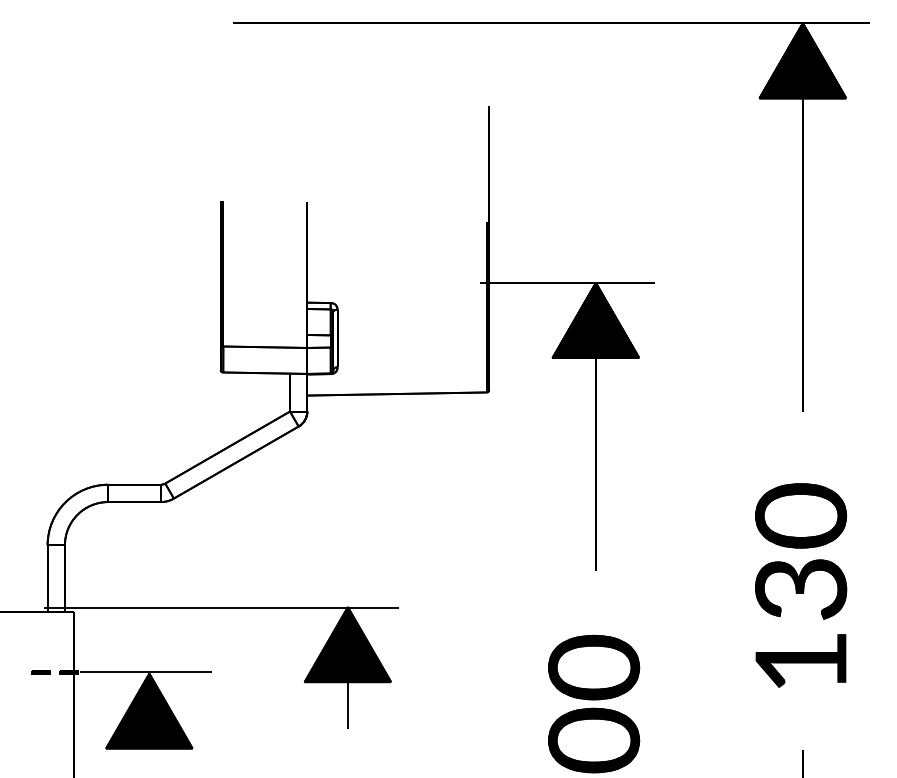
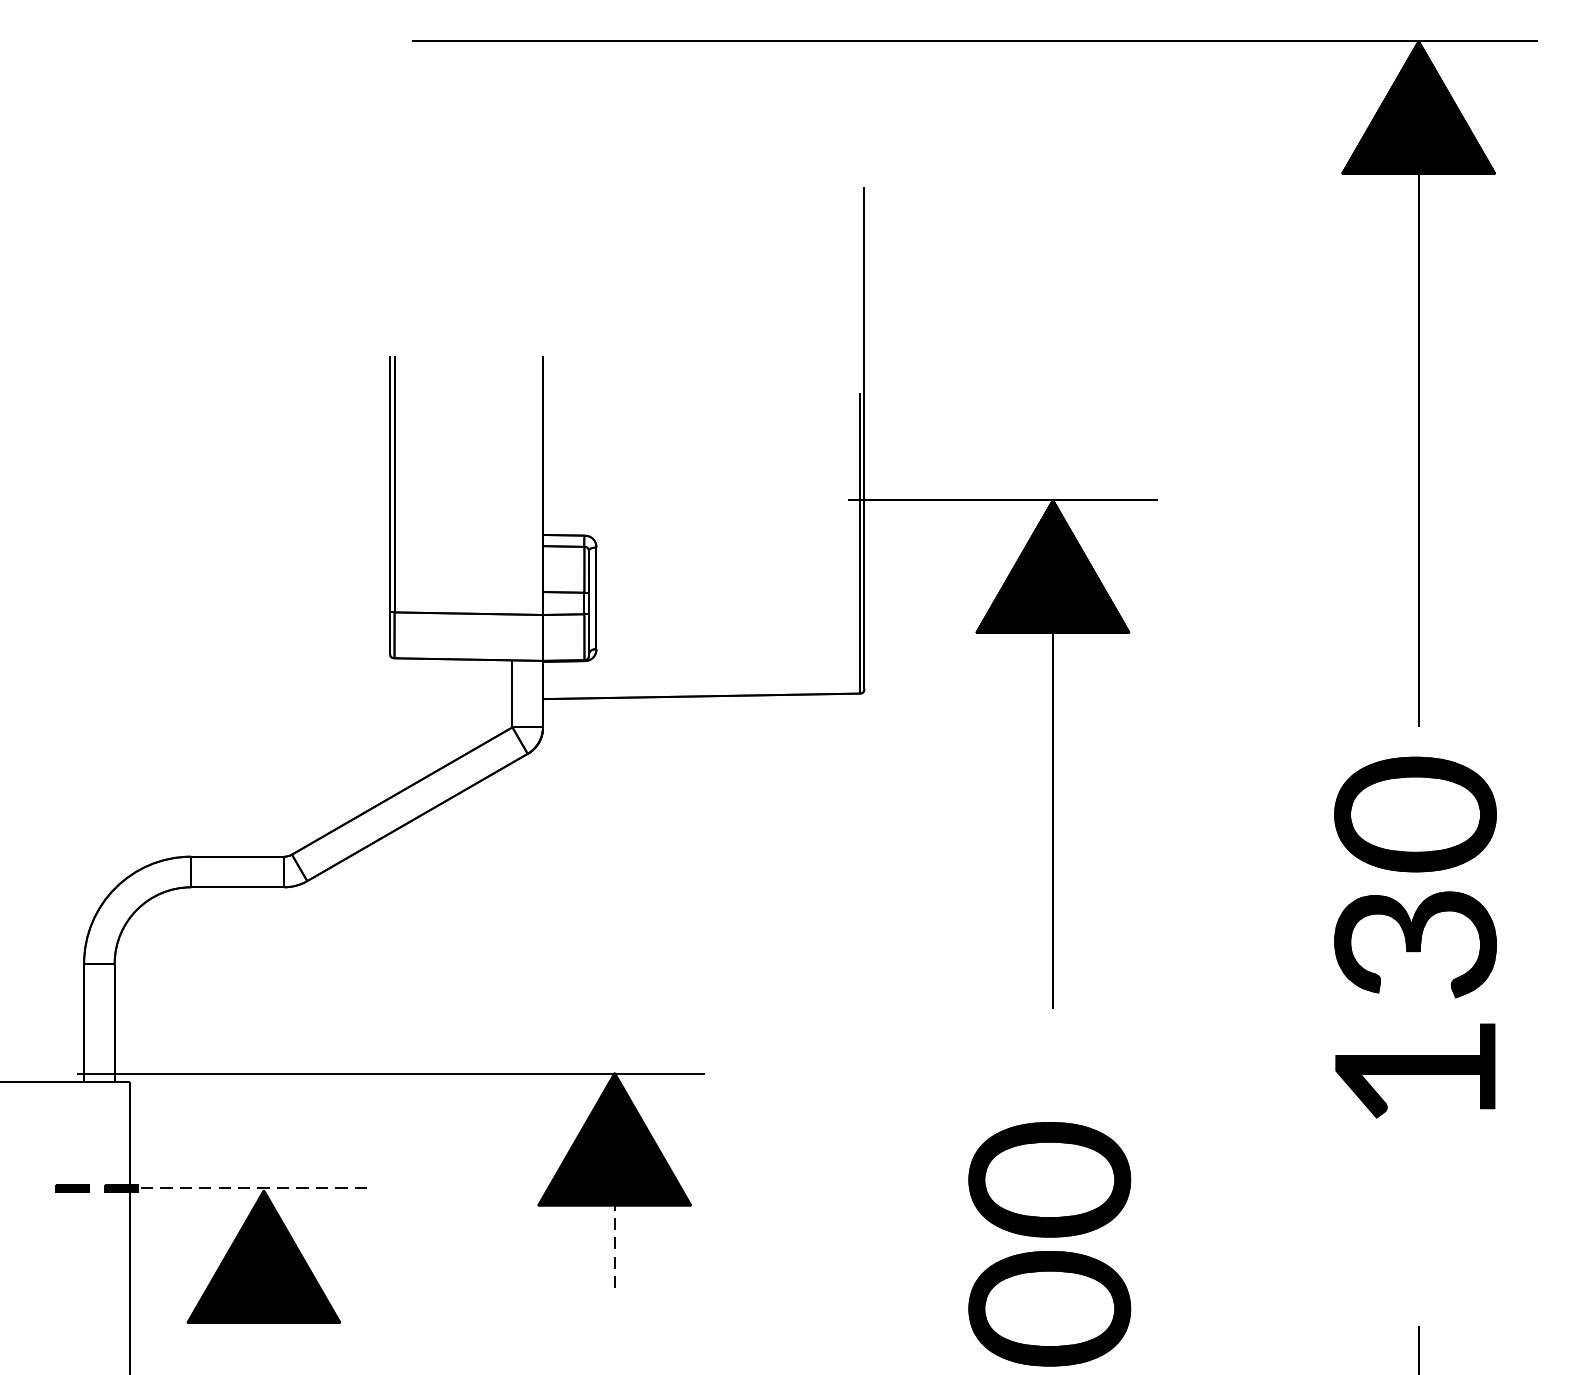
text: (801, 585) -> (1416, 937), moved
line: (146, 672) -> (258, 1188), solid -> dashed
line: (347, 705) -> (614, 1246), solid -> dashed

